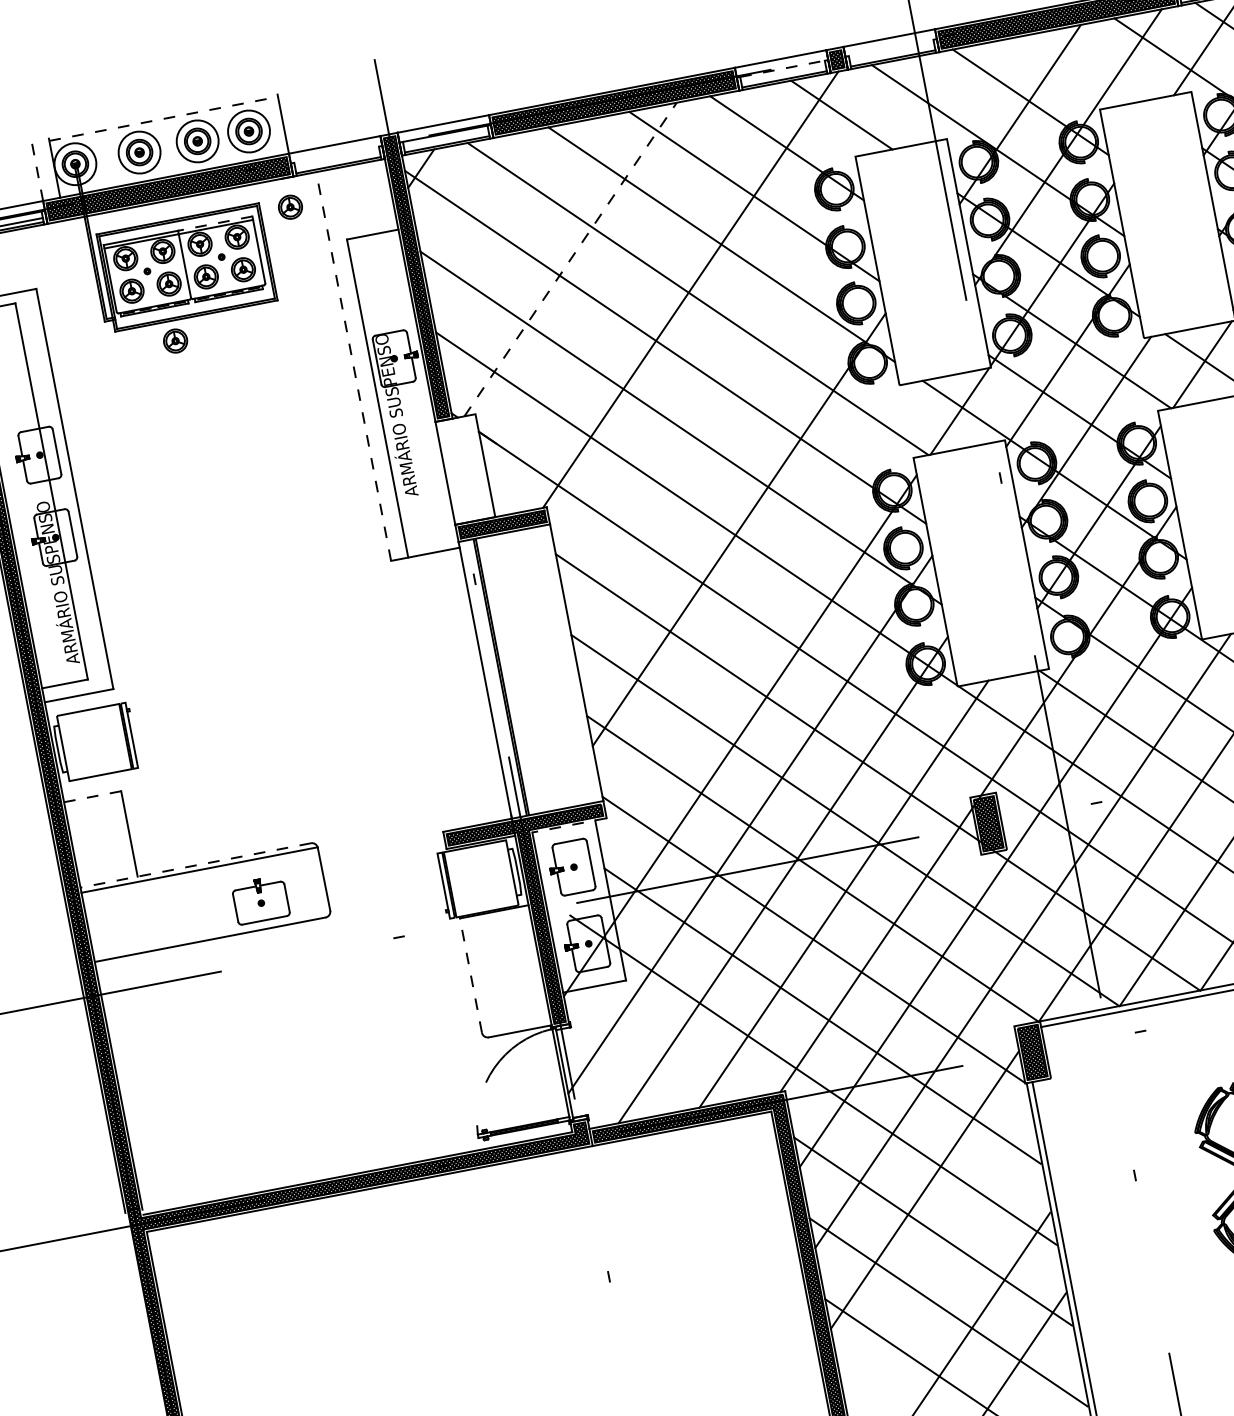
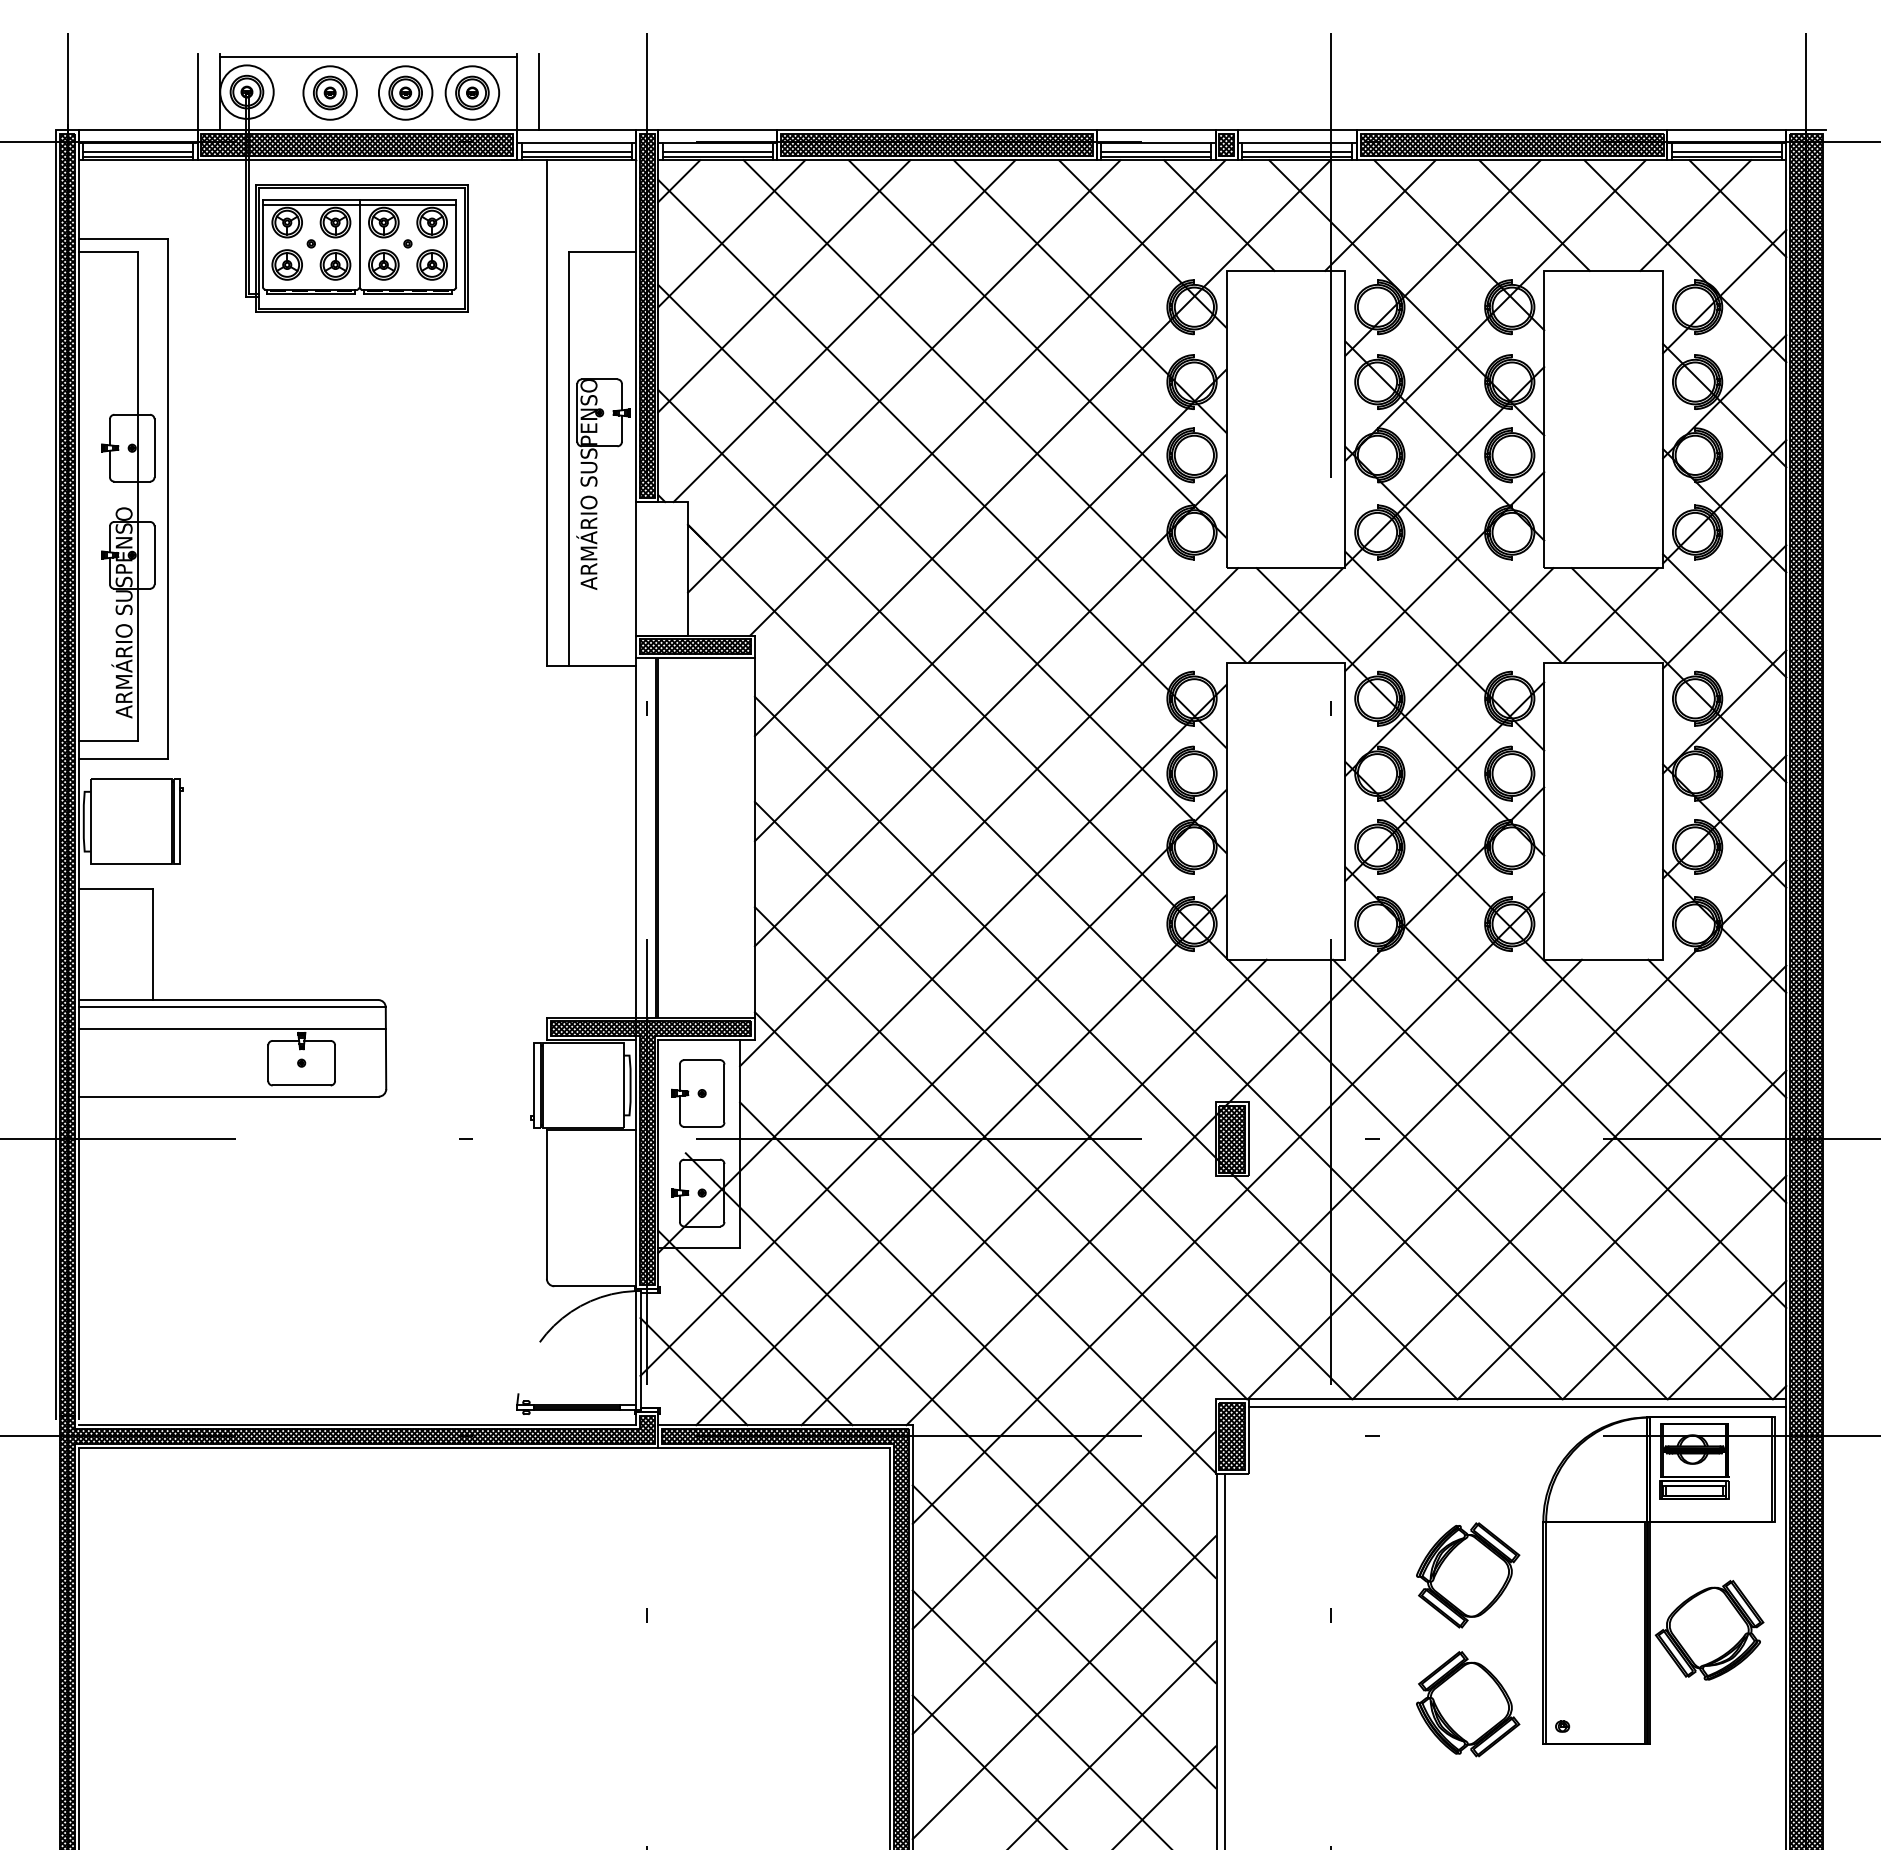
line: (891, 48) -> (1297, 143), added
line: (892, 54) -> (1297, 151), added
line: (782, 68) -> (1156, 143), dashed -> solid
line: (1084, 68) -> (1534, 215), added
line: (783, 75) -> (1156, 151), added
line: (965, 91) -> (1380, 215), added
line: (163, 118) -> (368, 56), dashed -> solid
line: (300, 120) -> (539, 91), added
line: (446, 140) -> (717, 151), added
line: (336, 154) -> (576, 143), added
line: (337, 161) -> (576, 151), added
line: (37, 171) -> (197, 91), dashed -> solid
line: (469, 201) -> (731, 233), added
part: (289, 206) -> (505, 197), removed
line: (214, 223) -> (407, 200), dashed -> solid
line: (517, 234) -> (784, 286), added
line: (570, 259) -> (844, 331), dashed -> solid
line: (623, 285) -> (904, 376), added
line: (740, 320) -> (1042, 448), added
part: (175, 340) -> (329, 337), removed
line: (353, 366) -> (546, 412), dashed -> solid
line: (723, 449) -> (990, 605), added
line: (754, 612) -> (989, 817), added
line: (92, 797) -> (115, 889), dashed -> solid
line: (569, 825) -> (706, 1040), dashed -> solid
line: (195, 865) -> (228, 1000), dashed -> solid
line: (202, 887) -> (231, 1029), added
line: (470, 975) -> (546, 1204), dashed -> solid
line: (649, 1039) -> (755, 1327), added
line: (608, 1082) -> (693, 1371), added
line: (939, 1270) -> (1063, 1687), added

